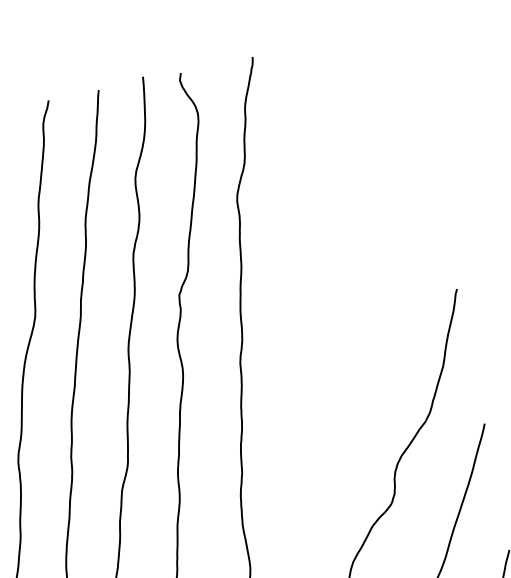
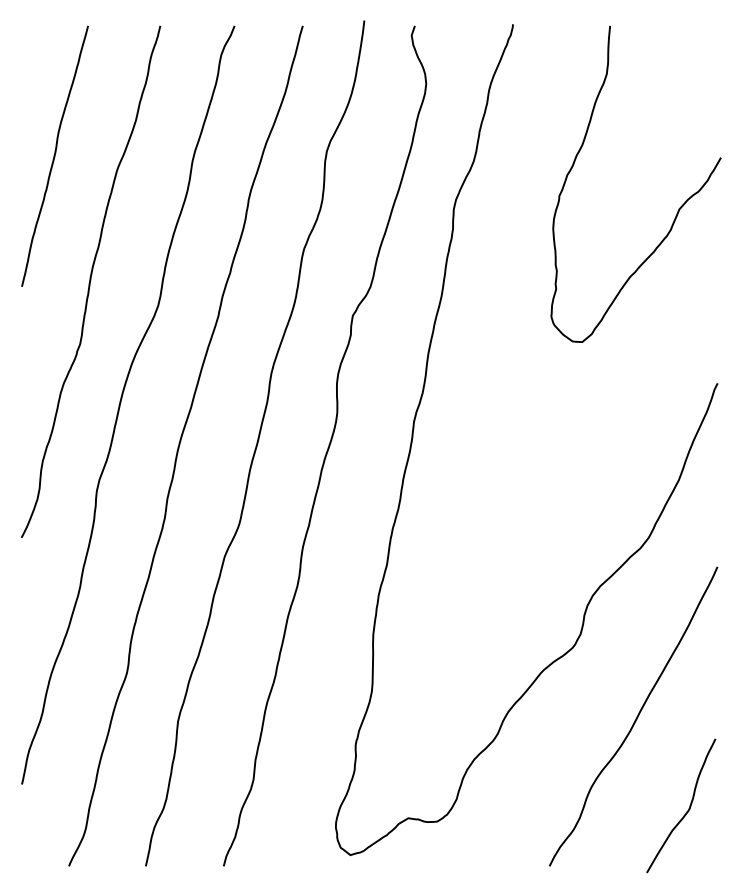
curve: (401, 166) -> (678, 208), added

